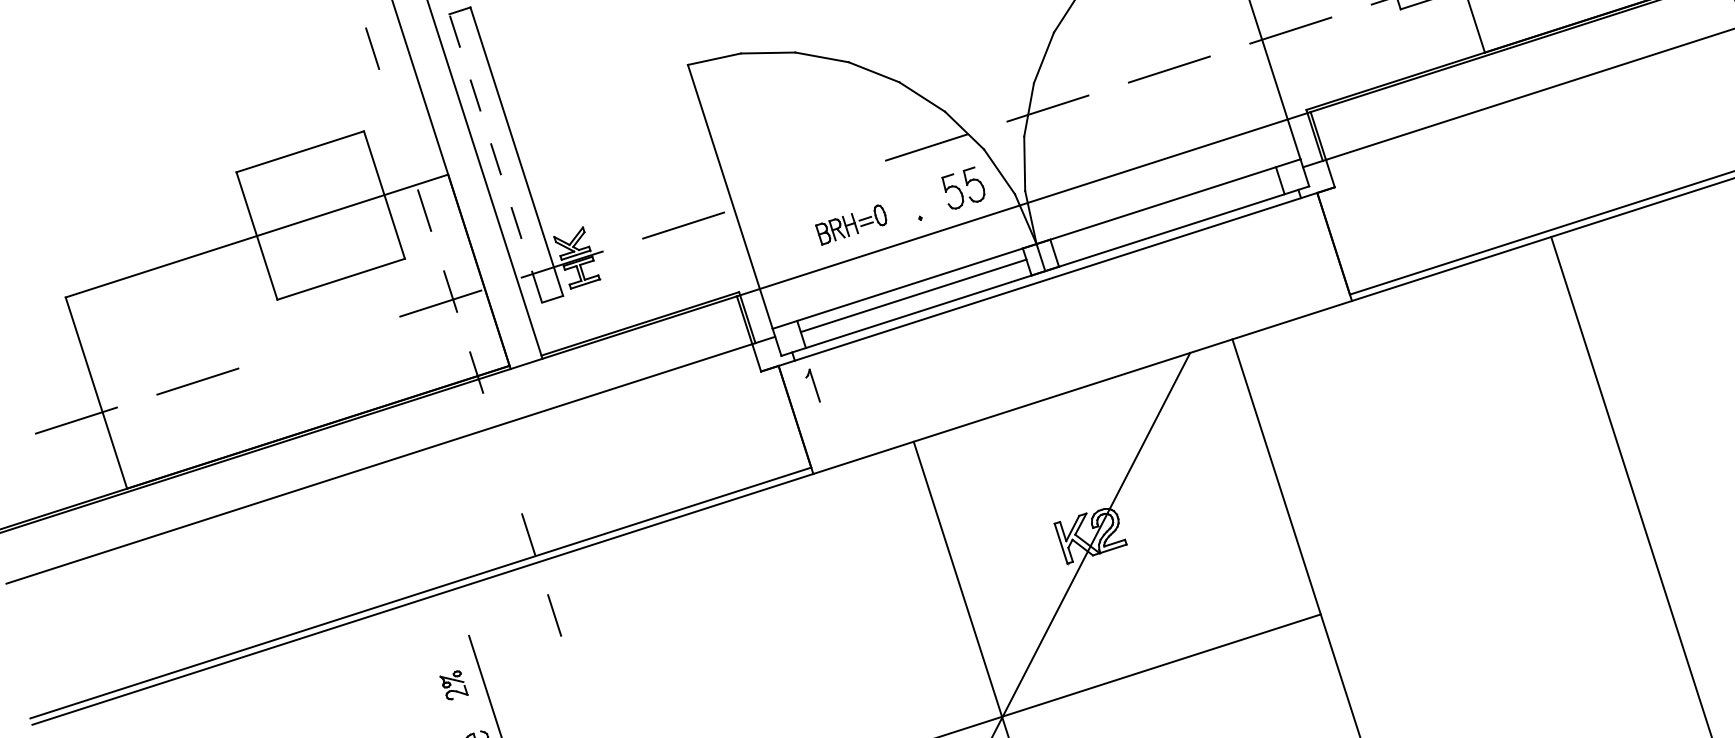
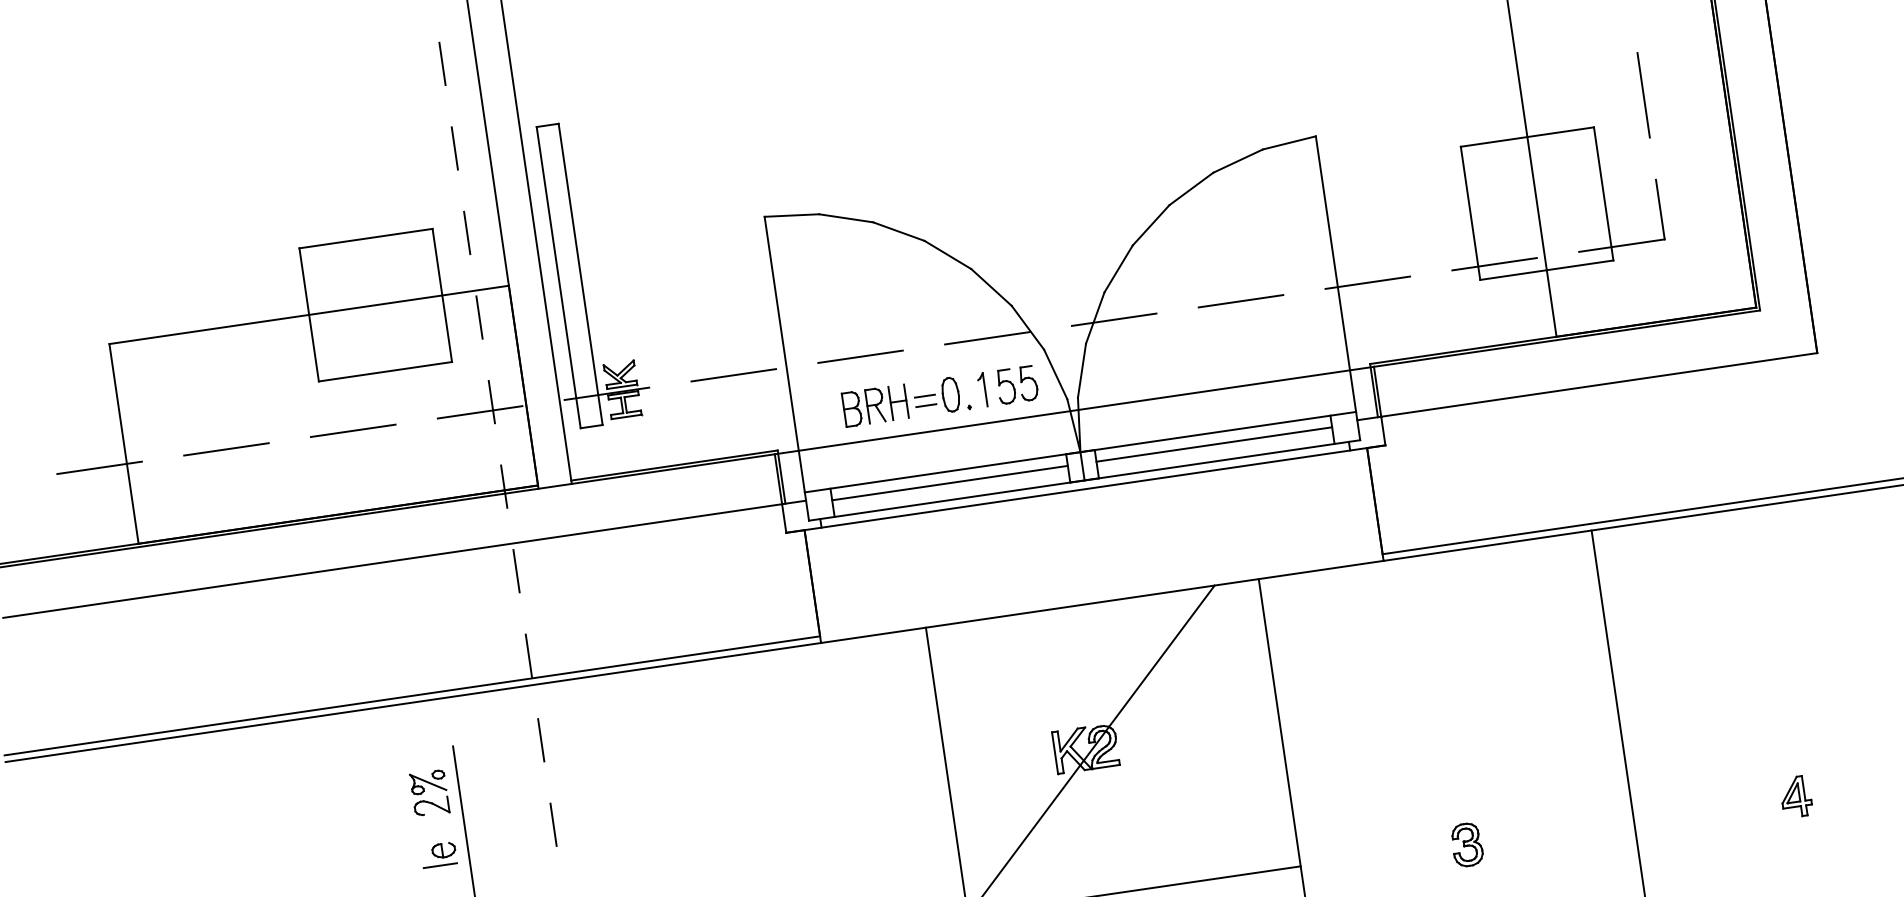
line: (398, 129) -> (467, 232), added
line: (495, 158) -> (558, 277), dashed -> solid
line: (804, 186) -> (860, 356), added
line: (1166, 214) -> (1214, 444), added
part: (850, 225) -> (899, 402), size x1.67
line: (319, 342) -> (353, 430), added
part: (812, 385) -> (982, 389), moved
line: (502, 453) -> (516, 571), added
part: (1480, 565) -> (1467, 844), added
part: (453, 685) -> (429, 792), size x1.67
line: (580, 696) -> (553, 824), added

